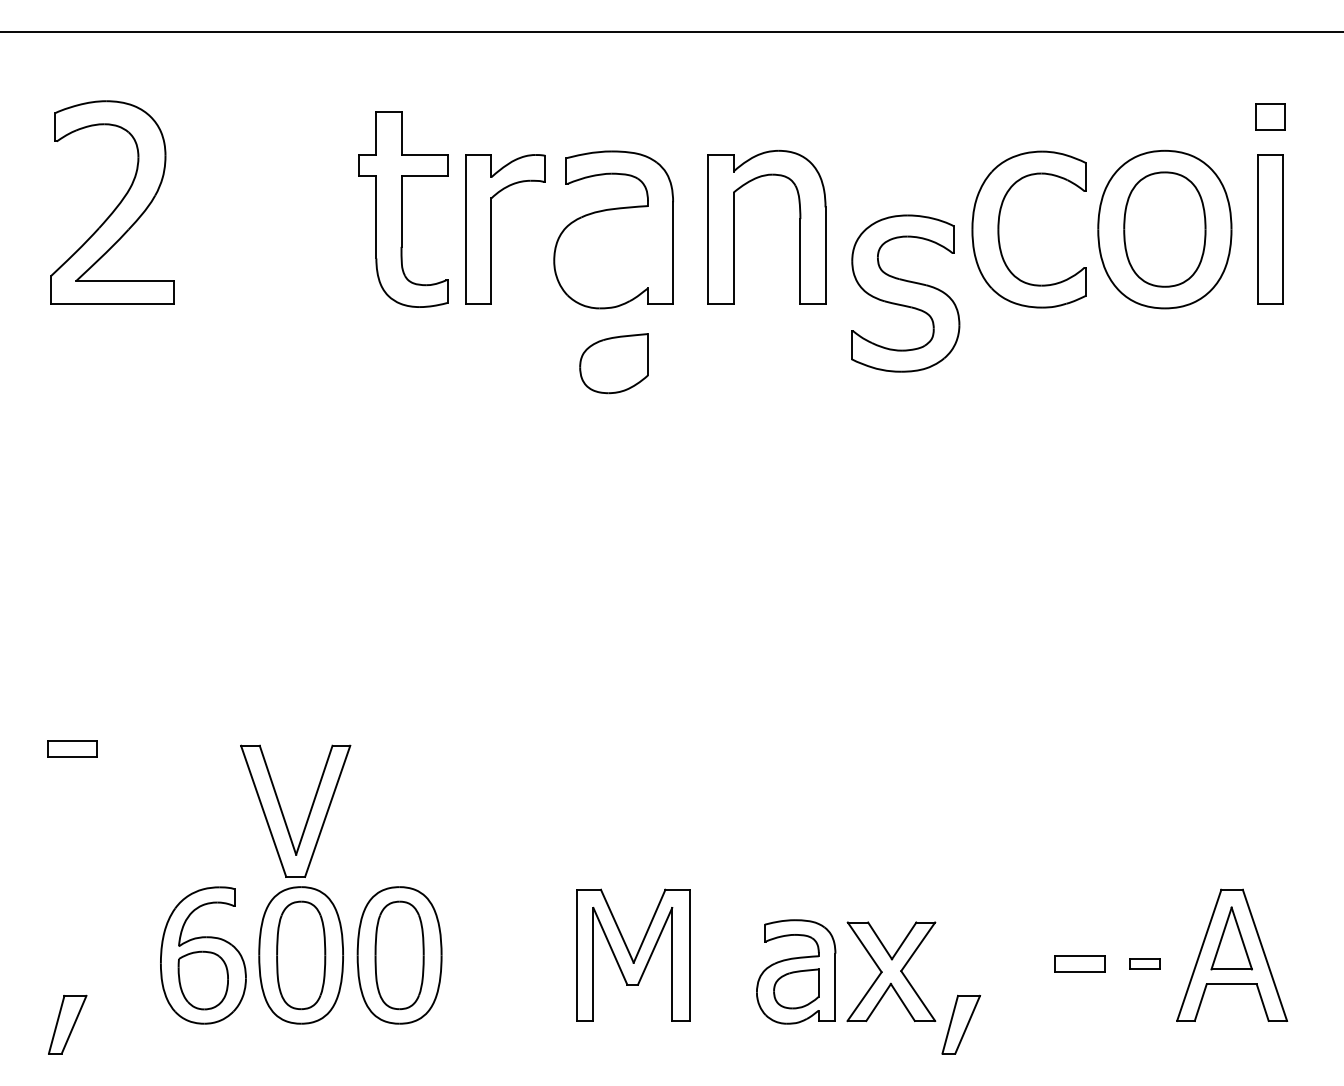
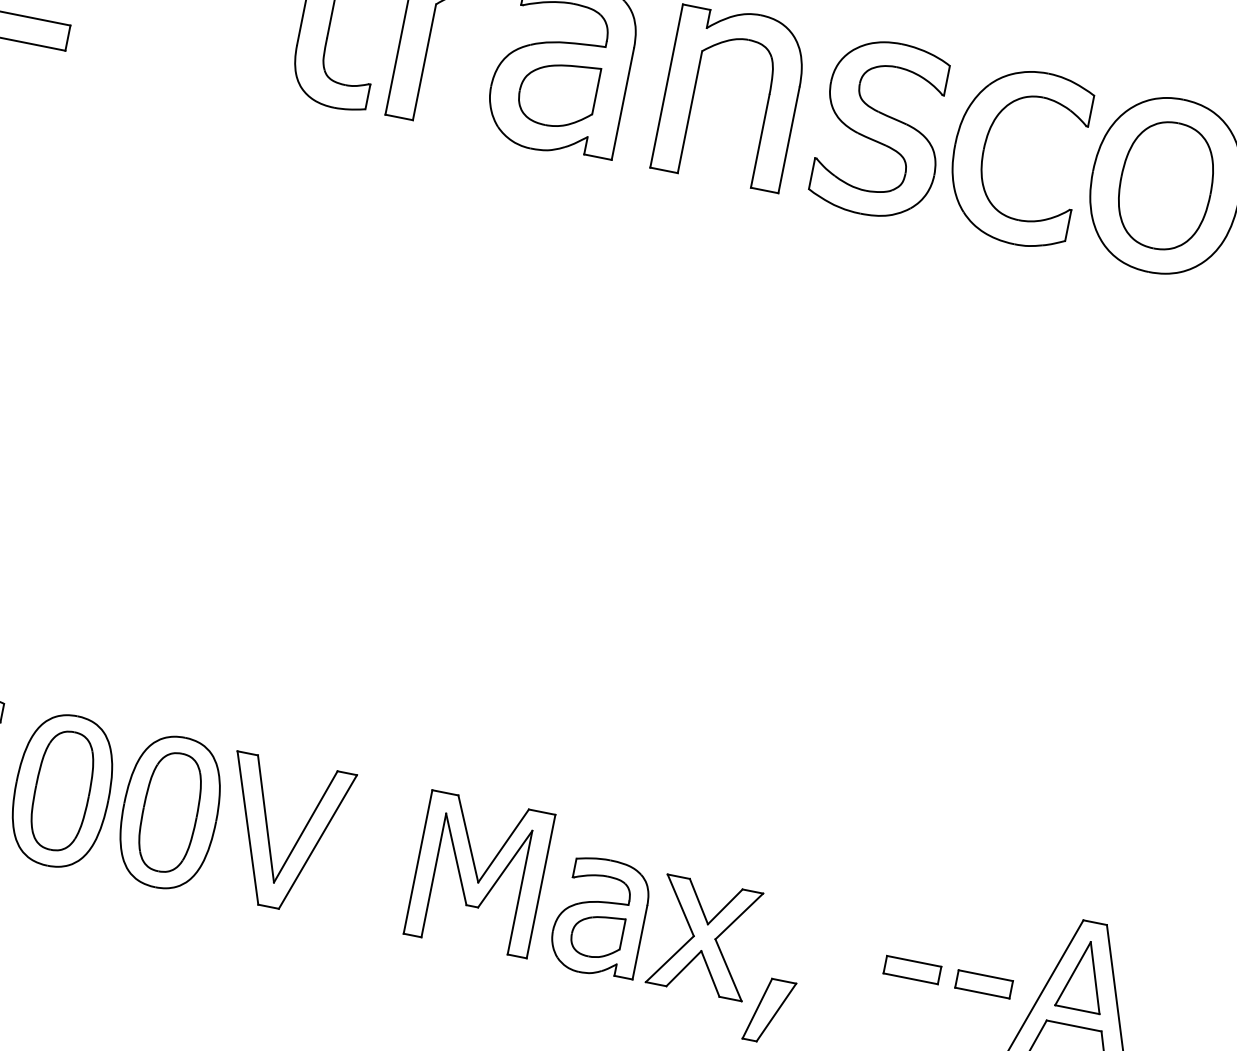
part: (905, 293) -> (882, 129), moved
part: (613, 363) -> (557, 93), moved
part: (283, 813) -> (269, 834), moved
part: (633, 954) -> (479, 873), moved
part: (1144, 963) -> (983, 984), size x1.67

